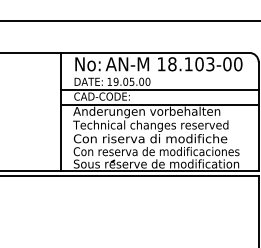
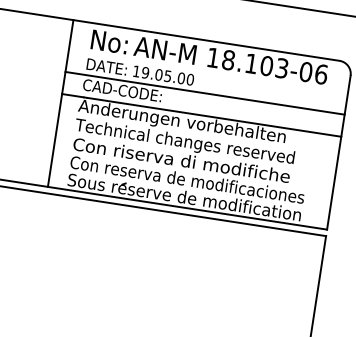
text: (238, 64) -> (321, 74), 18.103-00 -> 18.103-06

